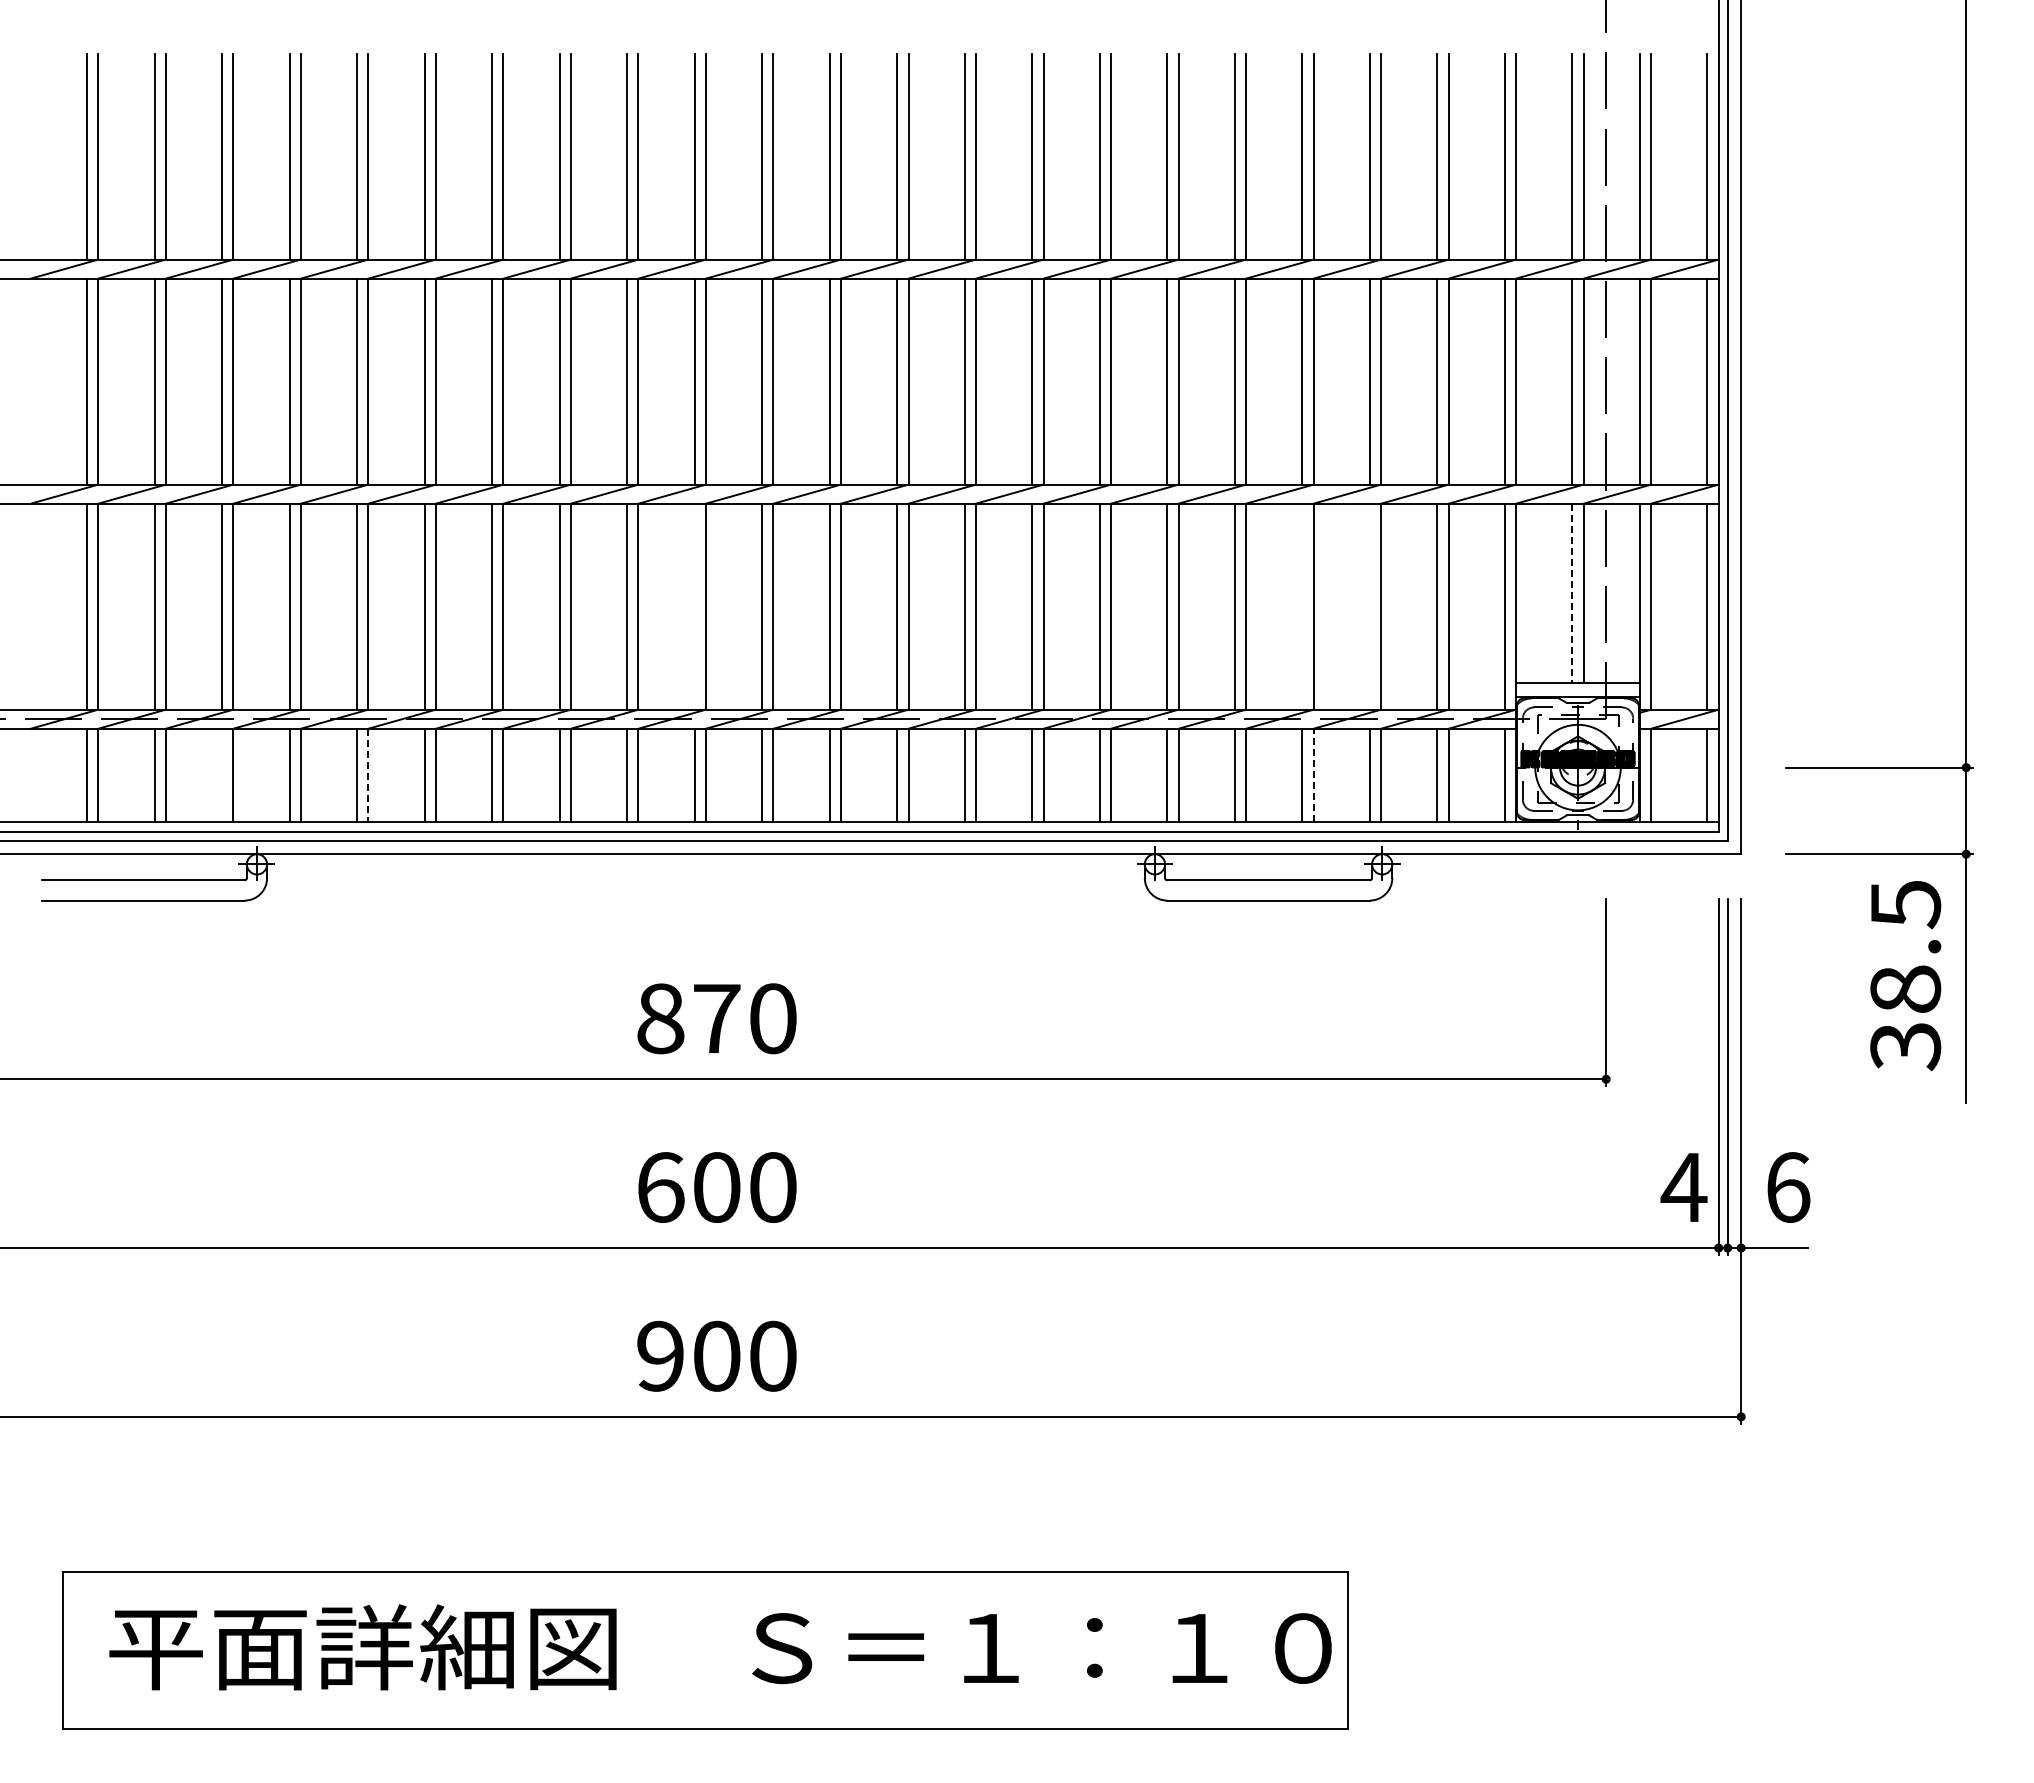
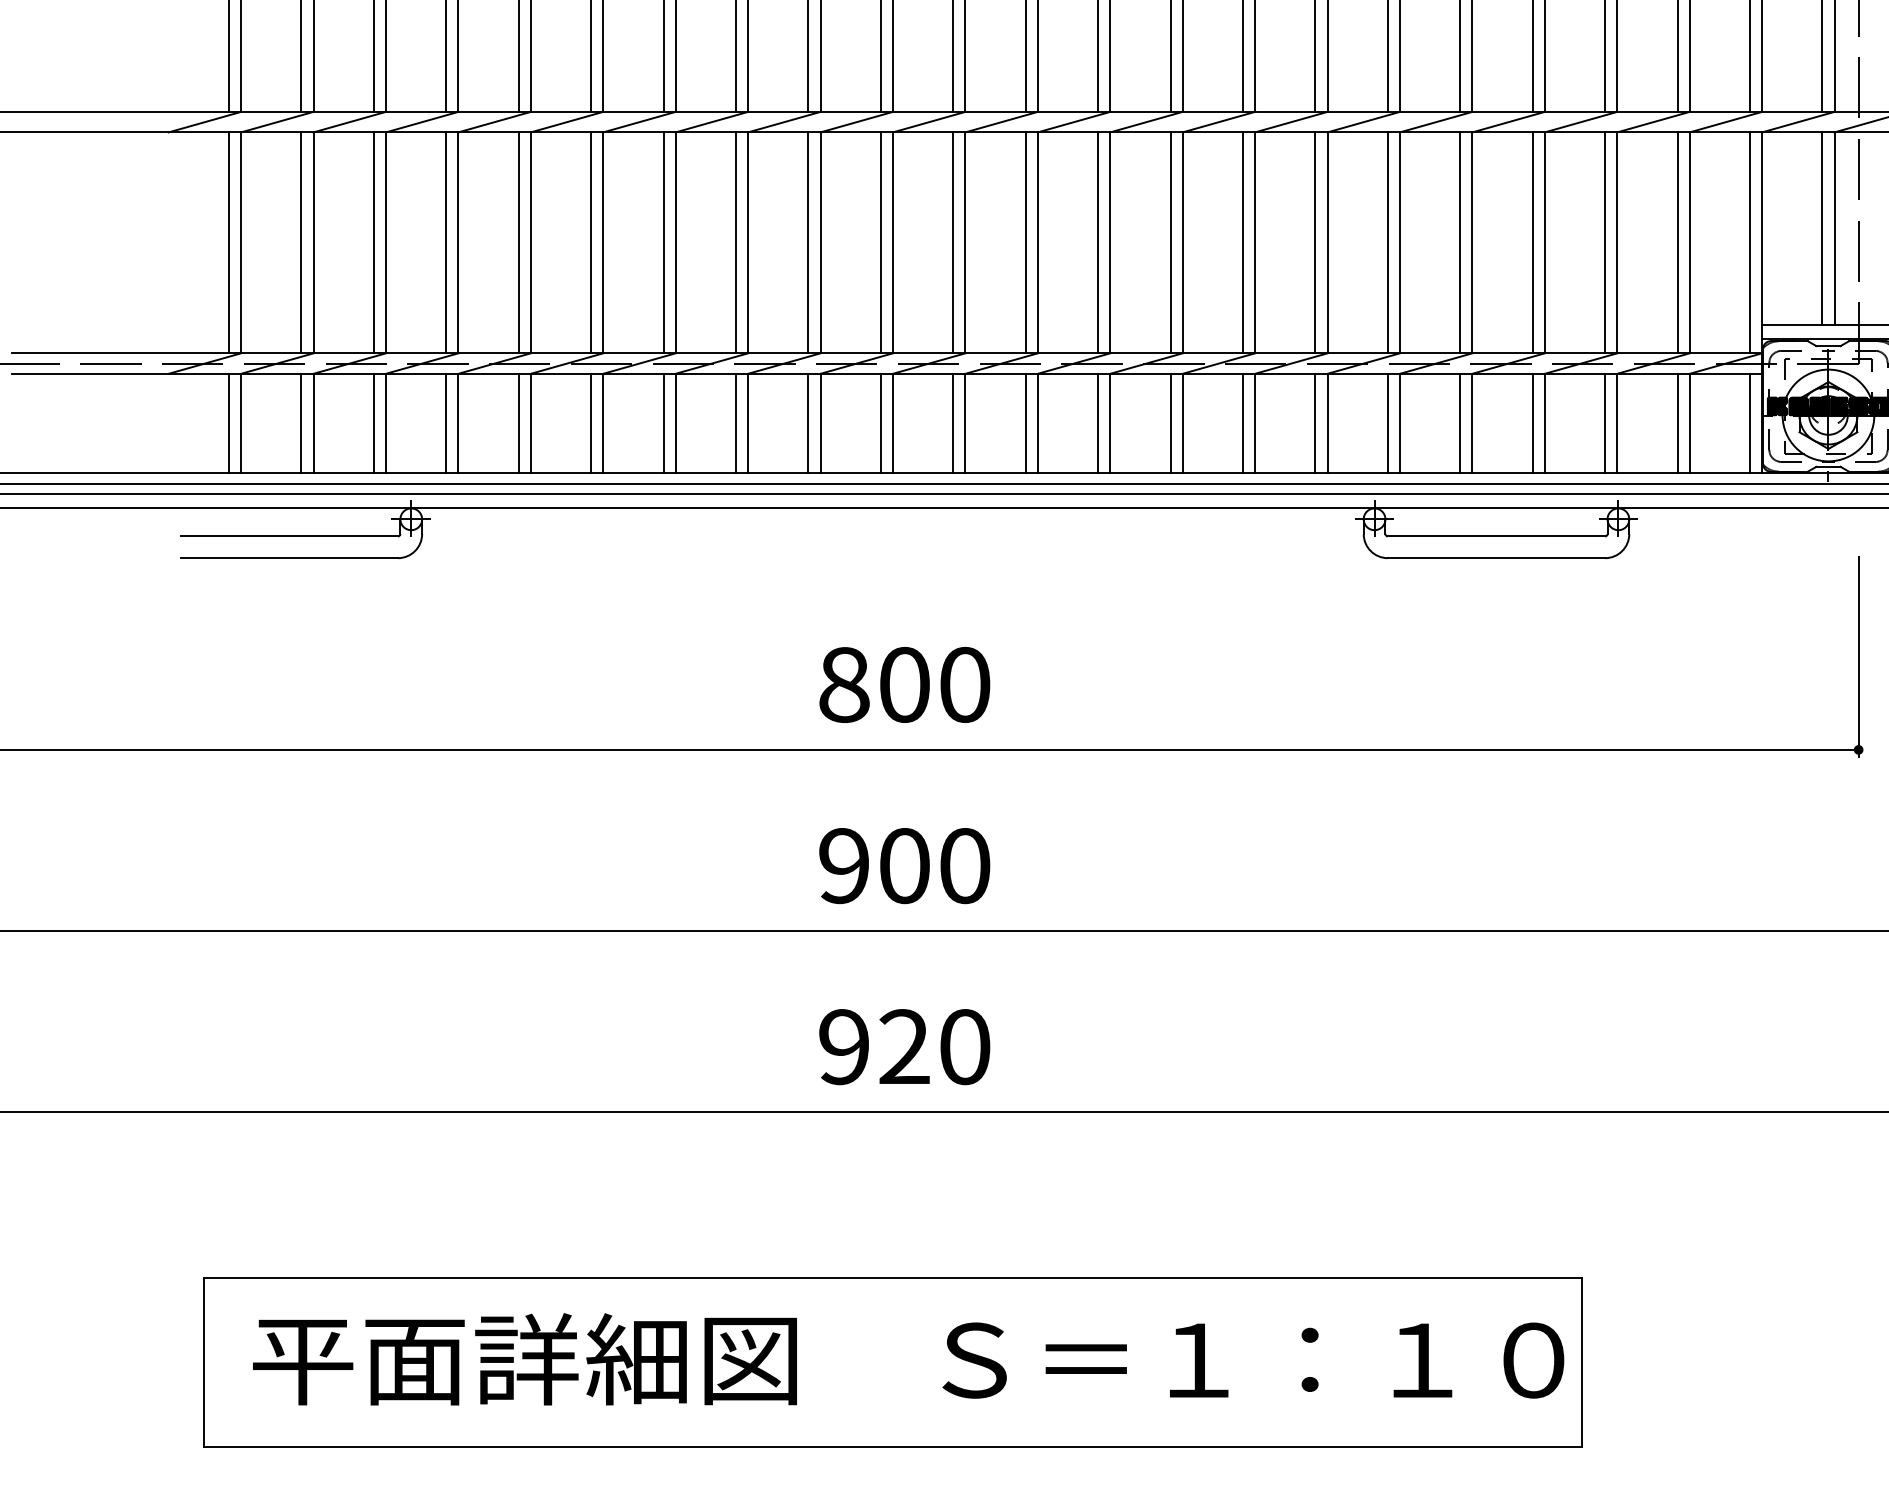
line: (1572, 593) -> (1822, 228), dashed -> solid
line: (694, 606) -> (880, 242), added
line: (1302, 606) -> (1532, 242), added
line: (1369, 606) -> (1604, 242), added
line: (222, 774) -> (374, 422), added
line: (1313, 774) -> (1544, 422), dashed -> solid
line: (368, 775) -> (530, 423), dashed -> solid
text: (717, 1018) -> (905, 684), 870 -> 800
text: (660, 1187) -> (844, 865), 600 -> 900
text: (716, 1355) -> (904, 1046), 900 -> 920

